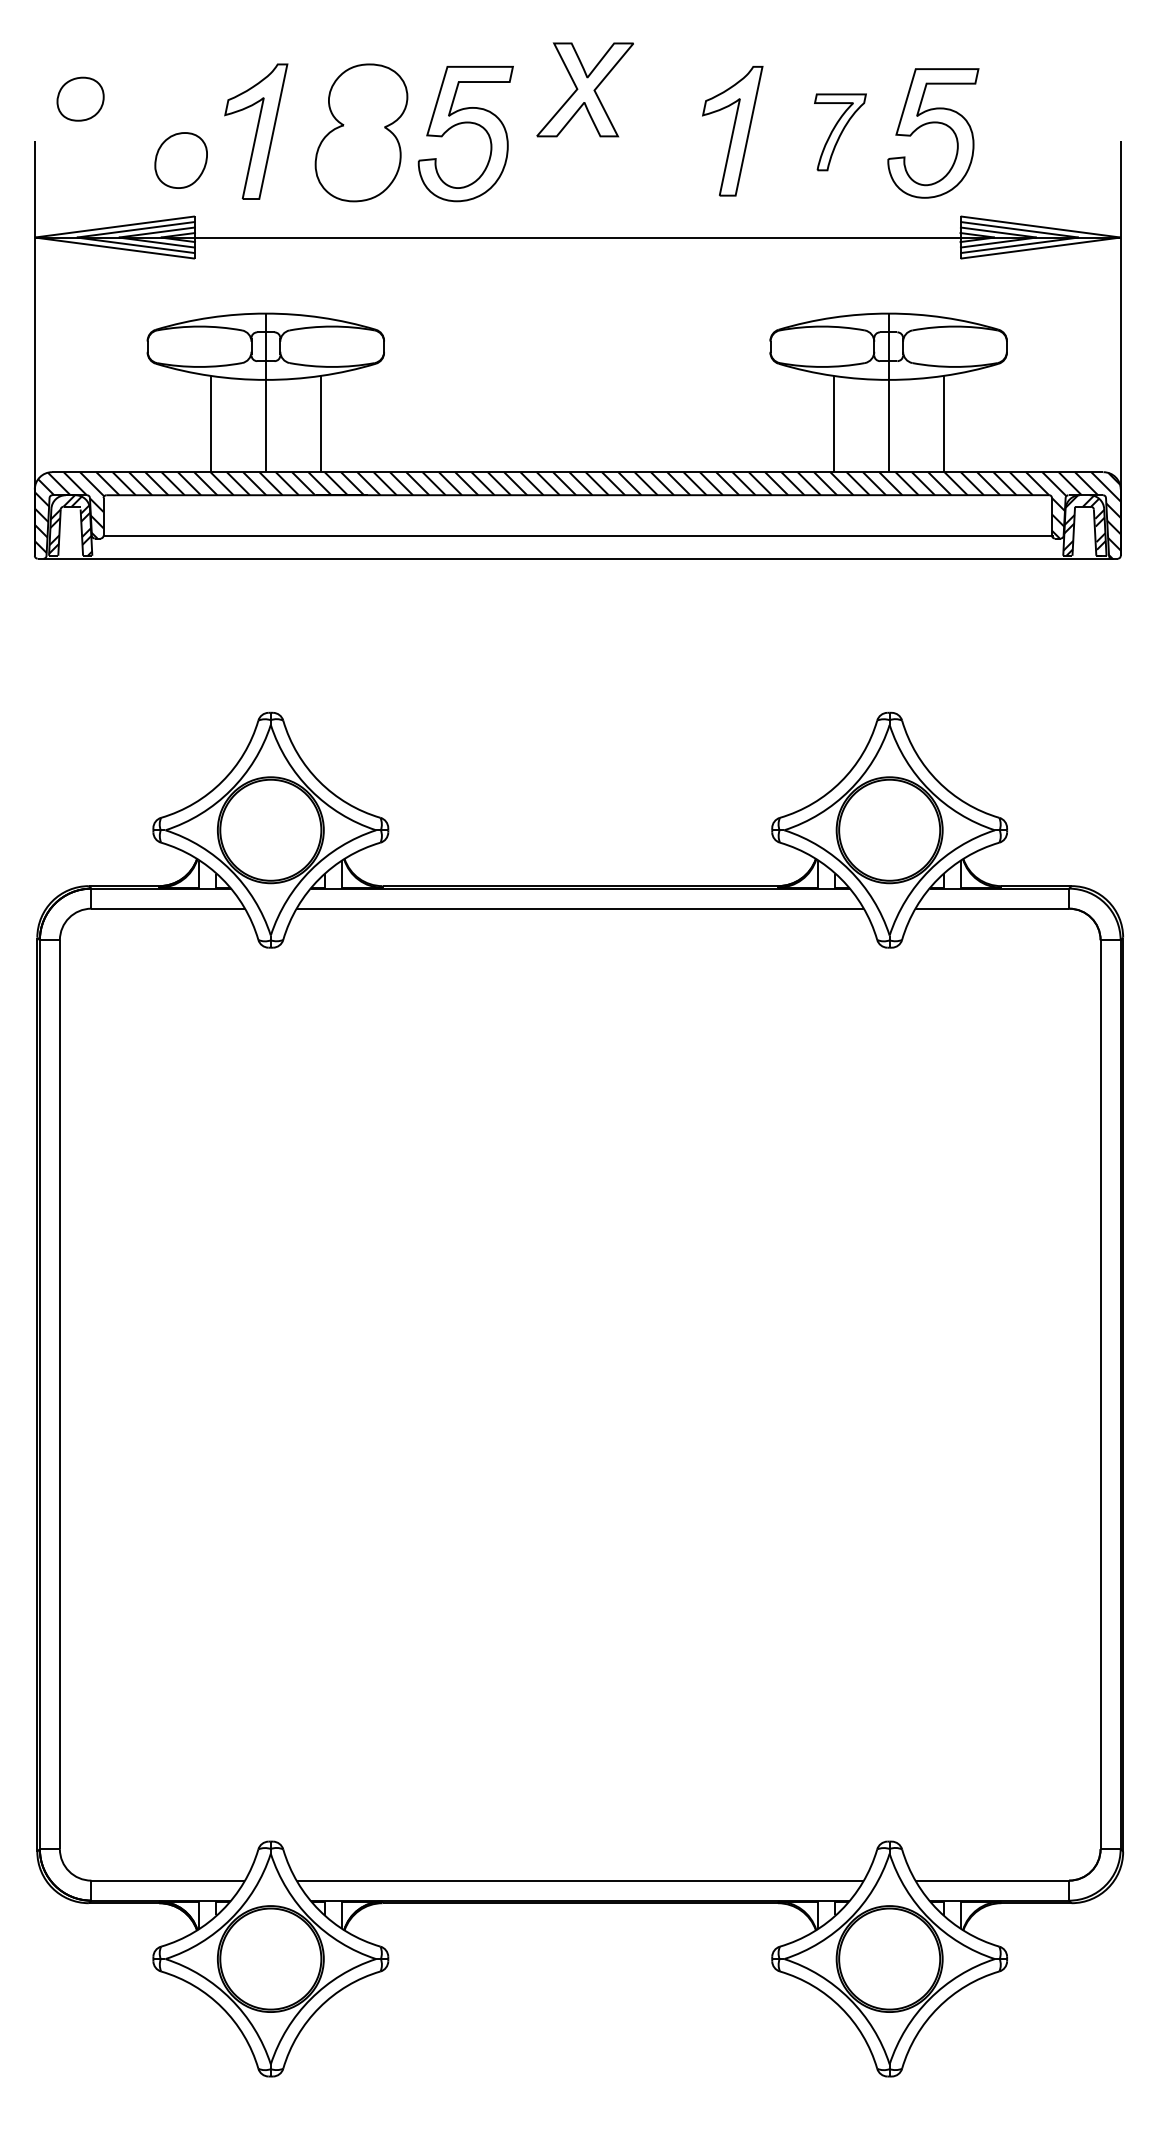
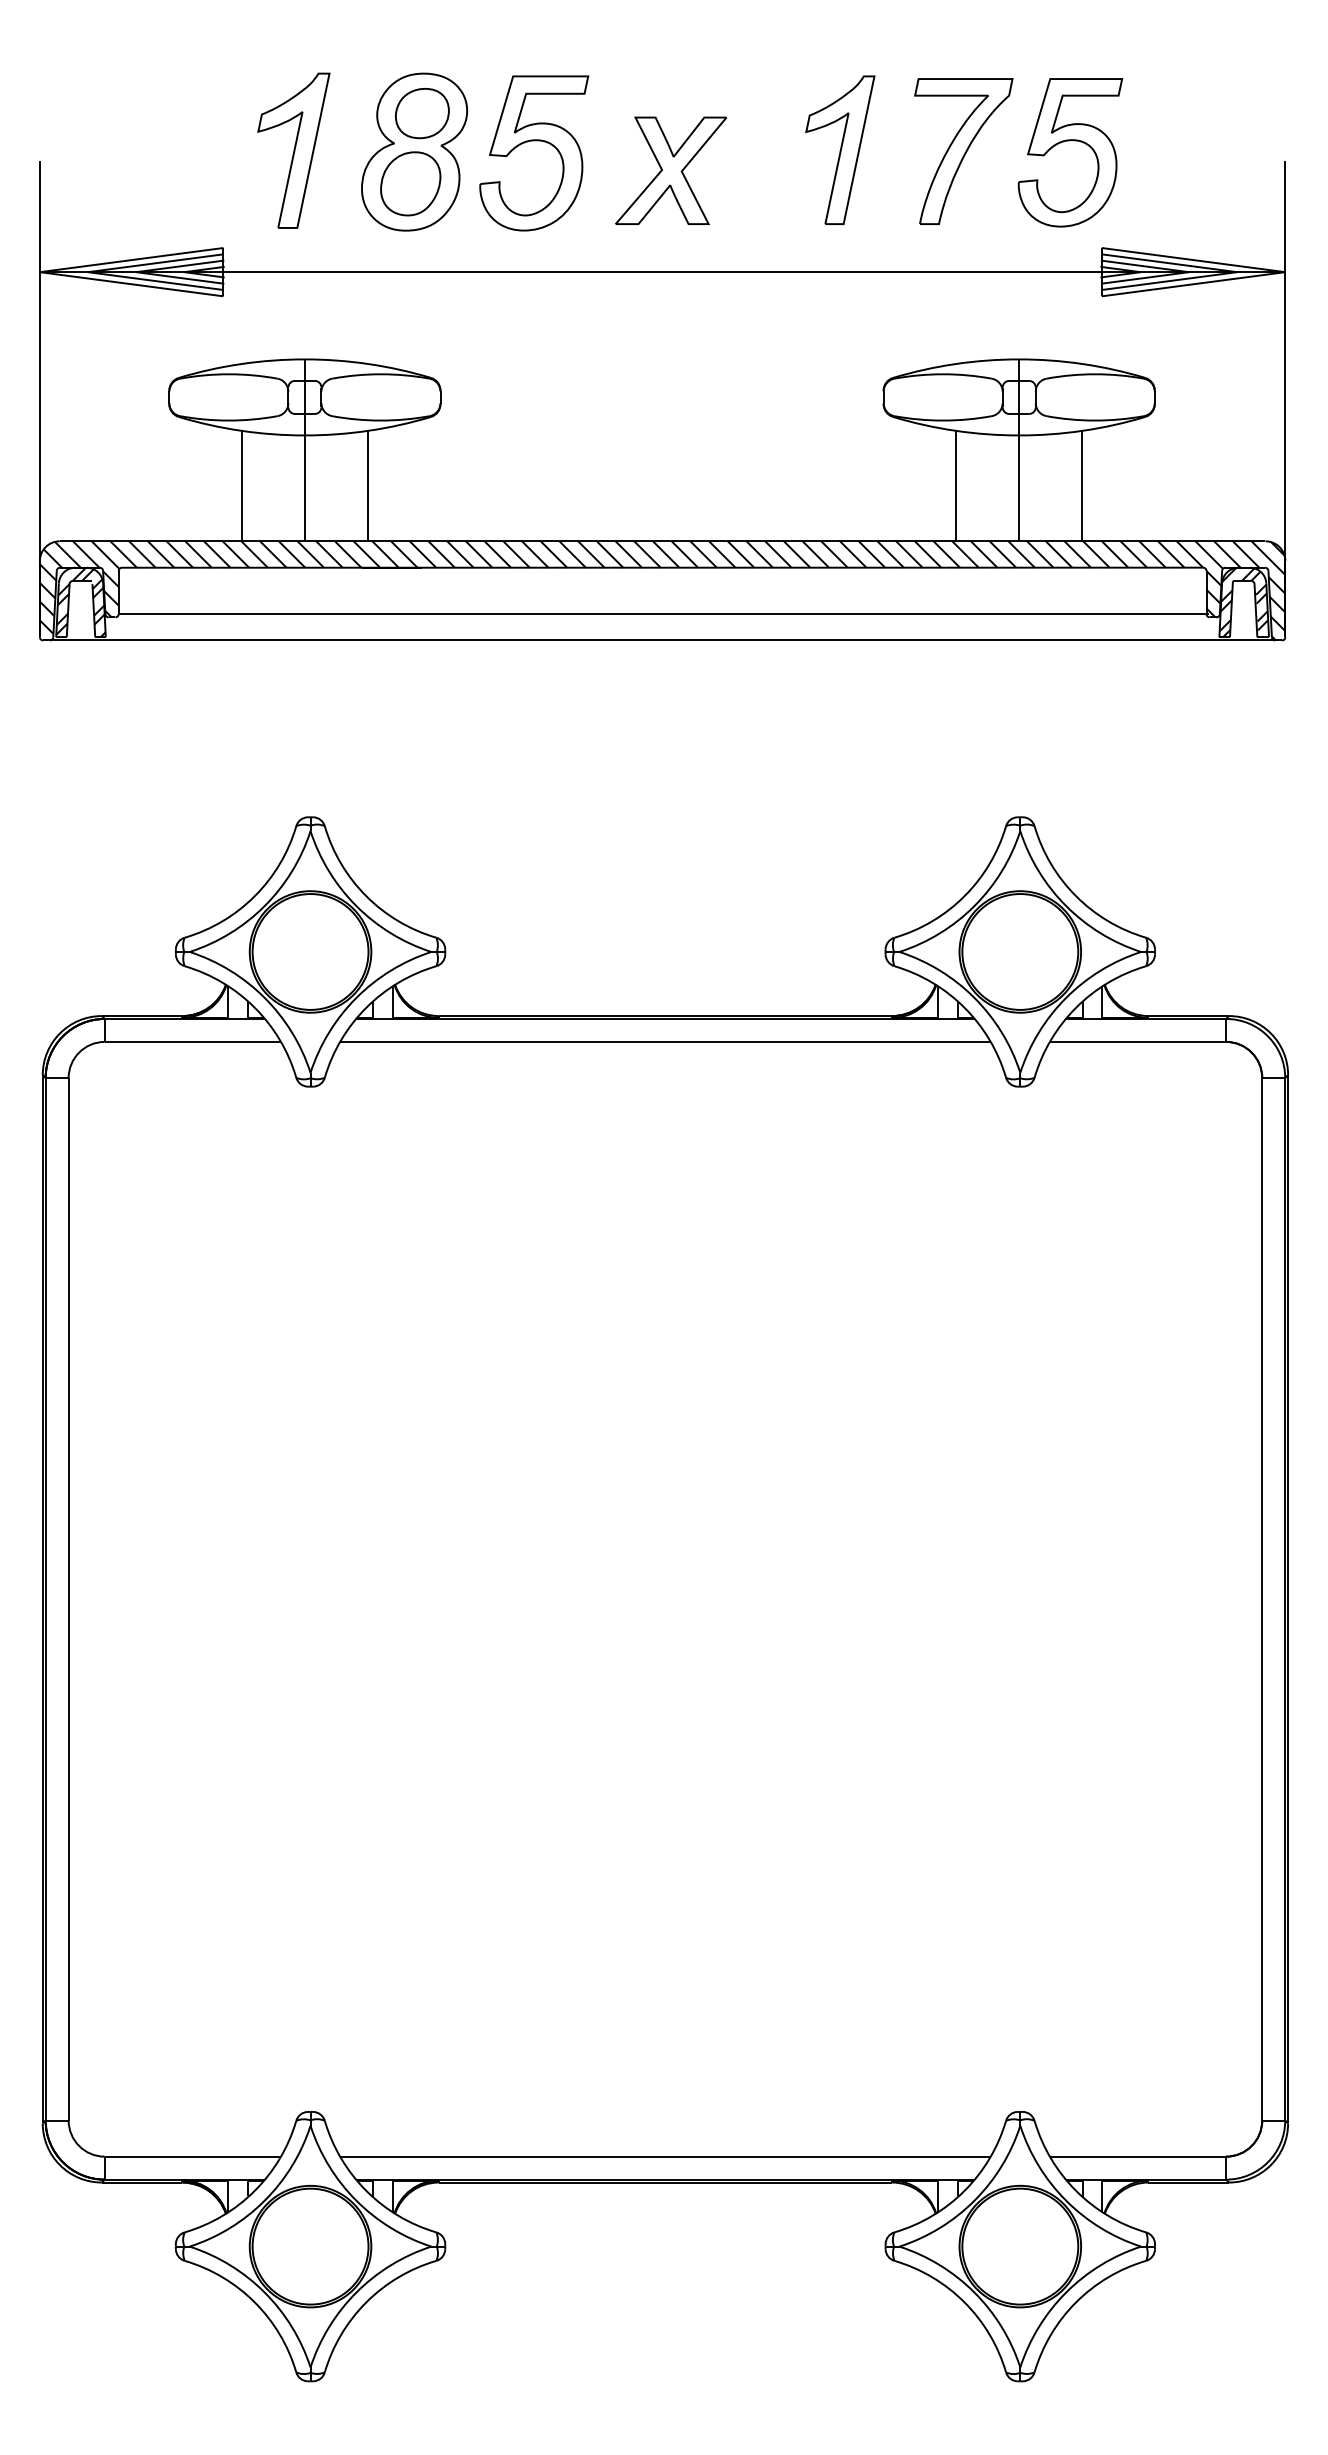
part: (584, 89) -> (670, 170), moved
part: (80, 99) -> (422, 113), moved
part: (840, 132) -> (963, 151), size x1.67
part: (180, 160) -> (410, 183), moved

